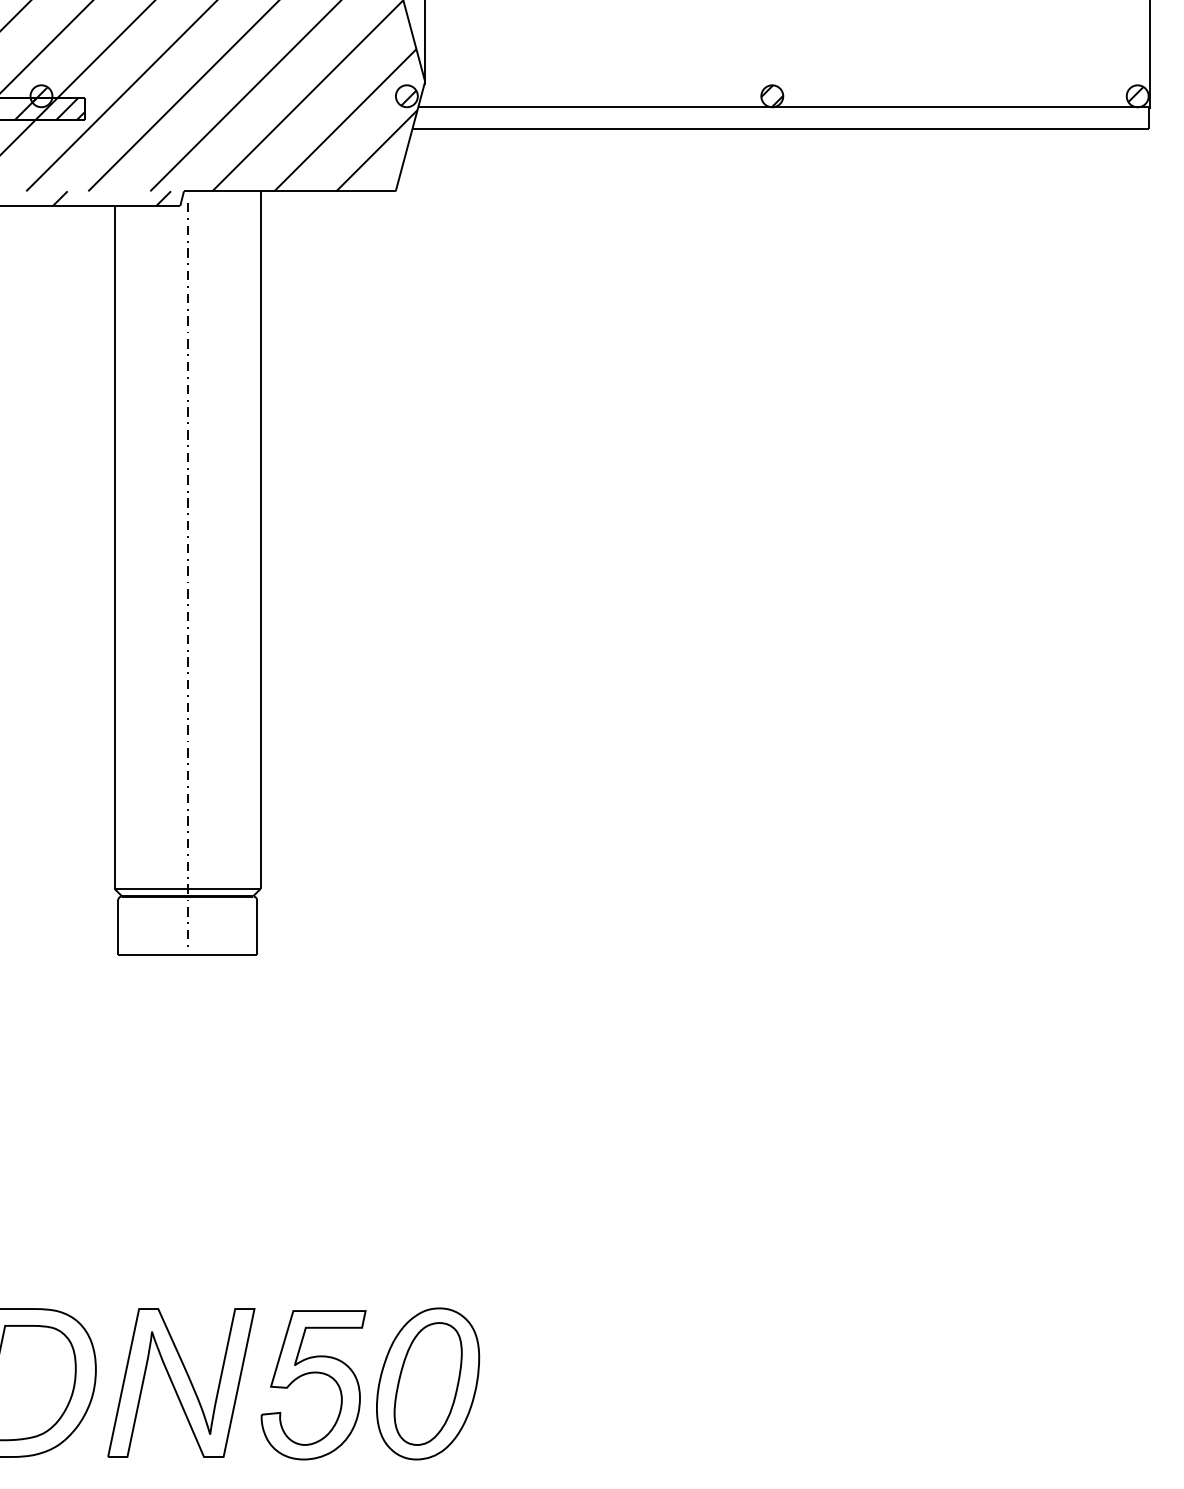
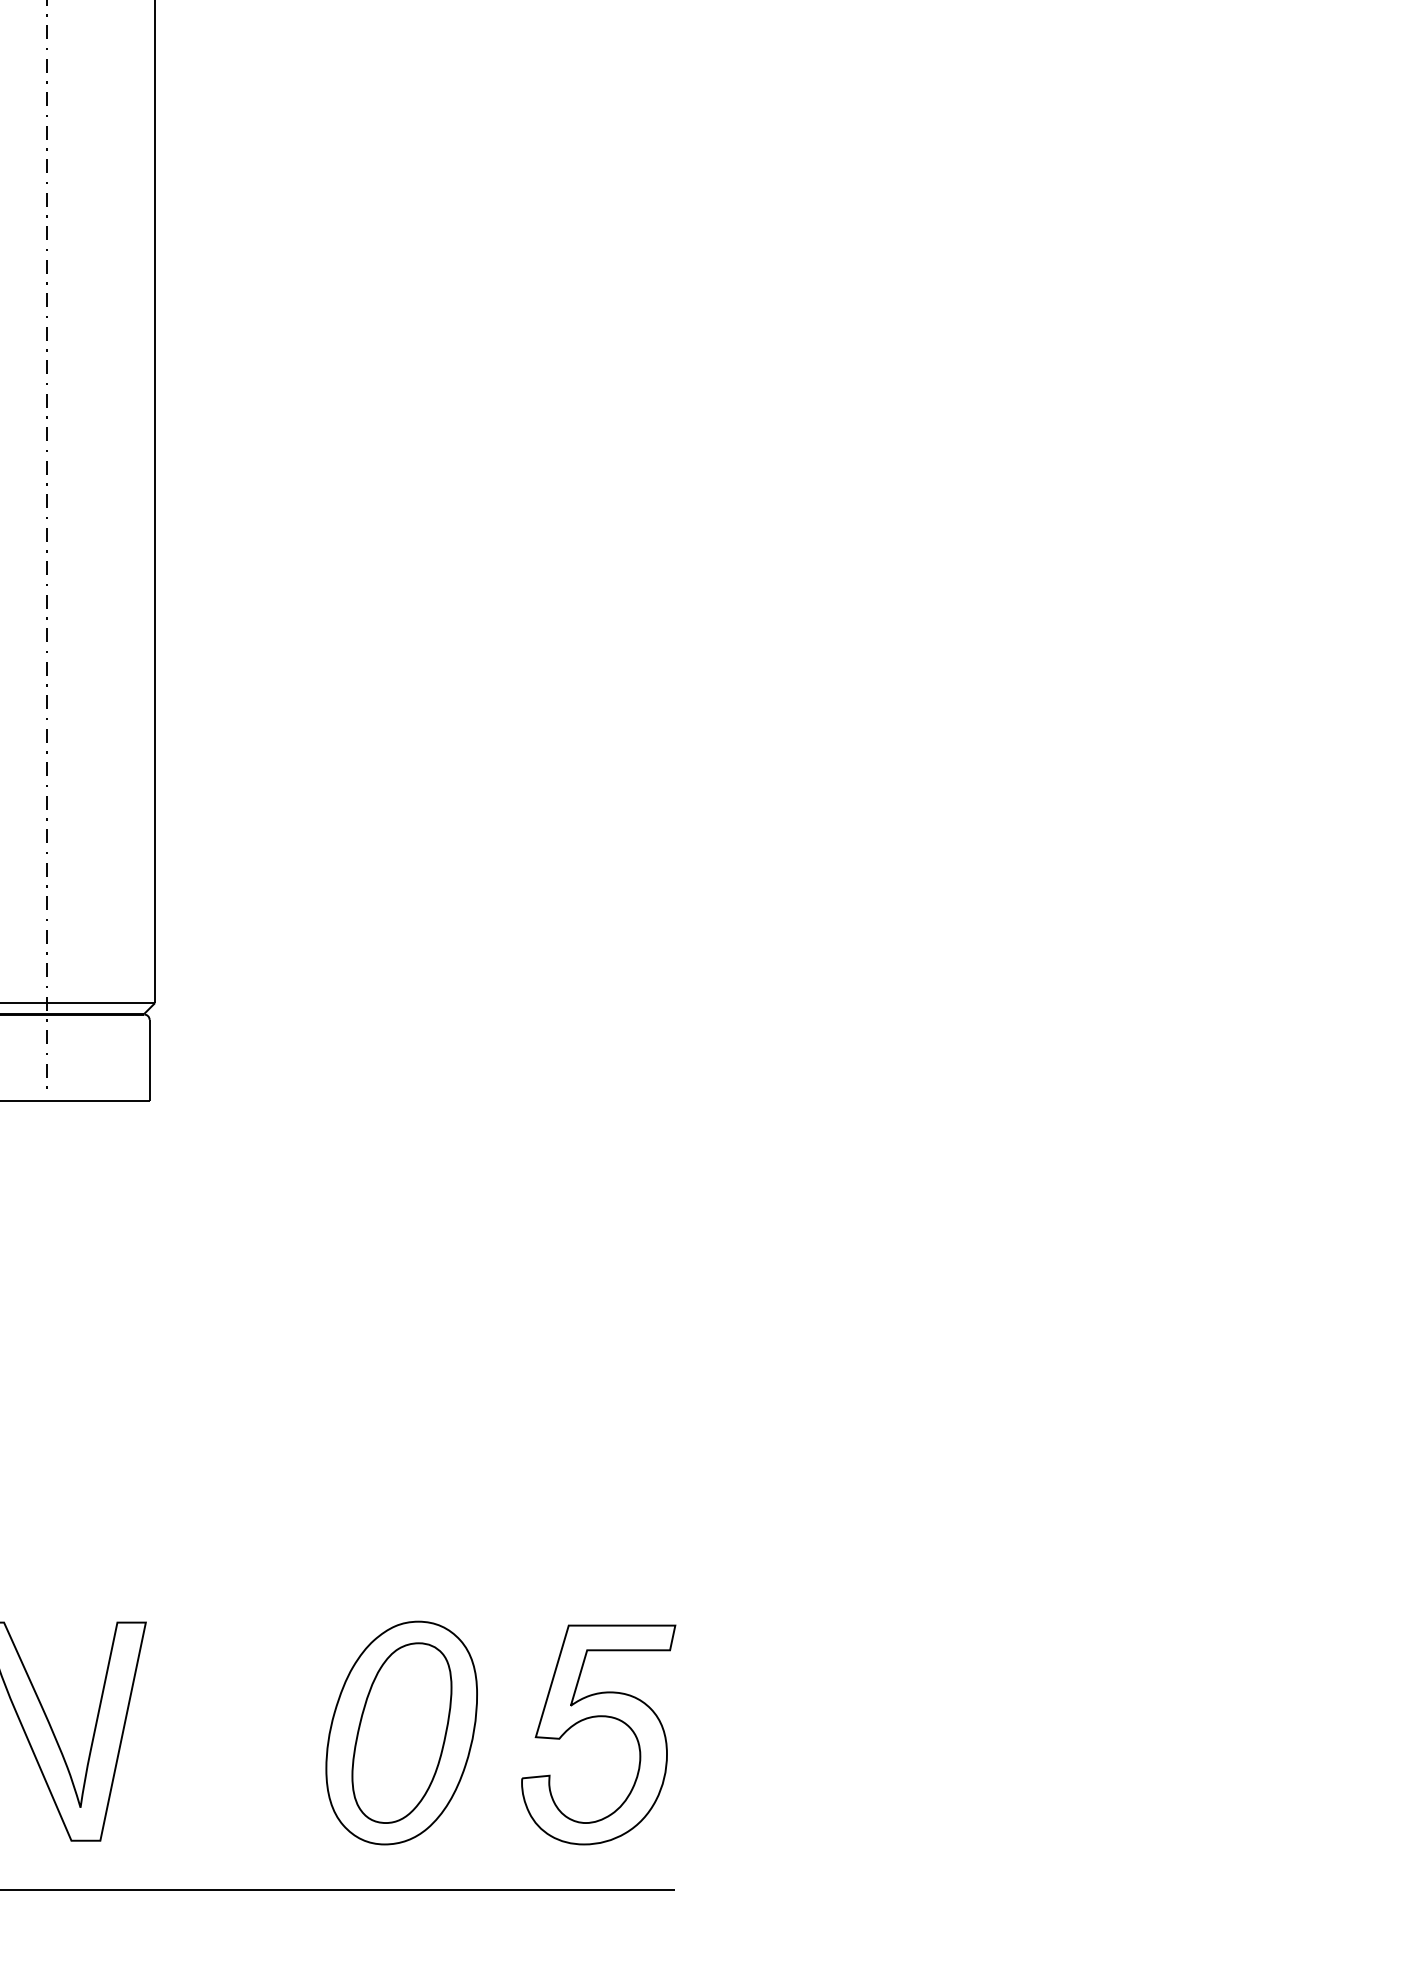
part: (313, 1373) -> (598, 1717), moved

